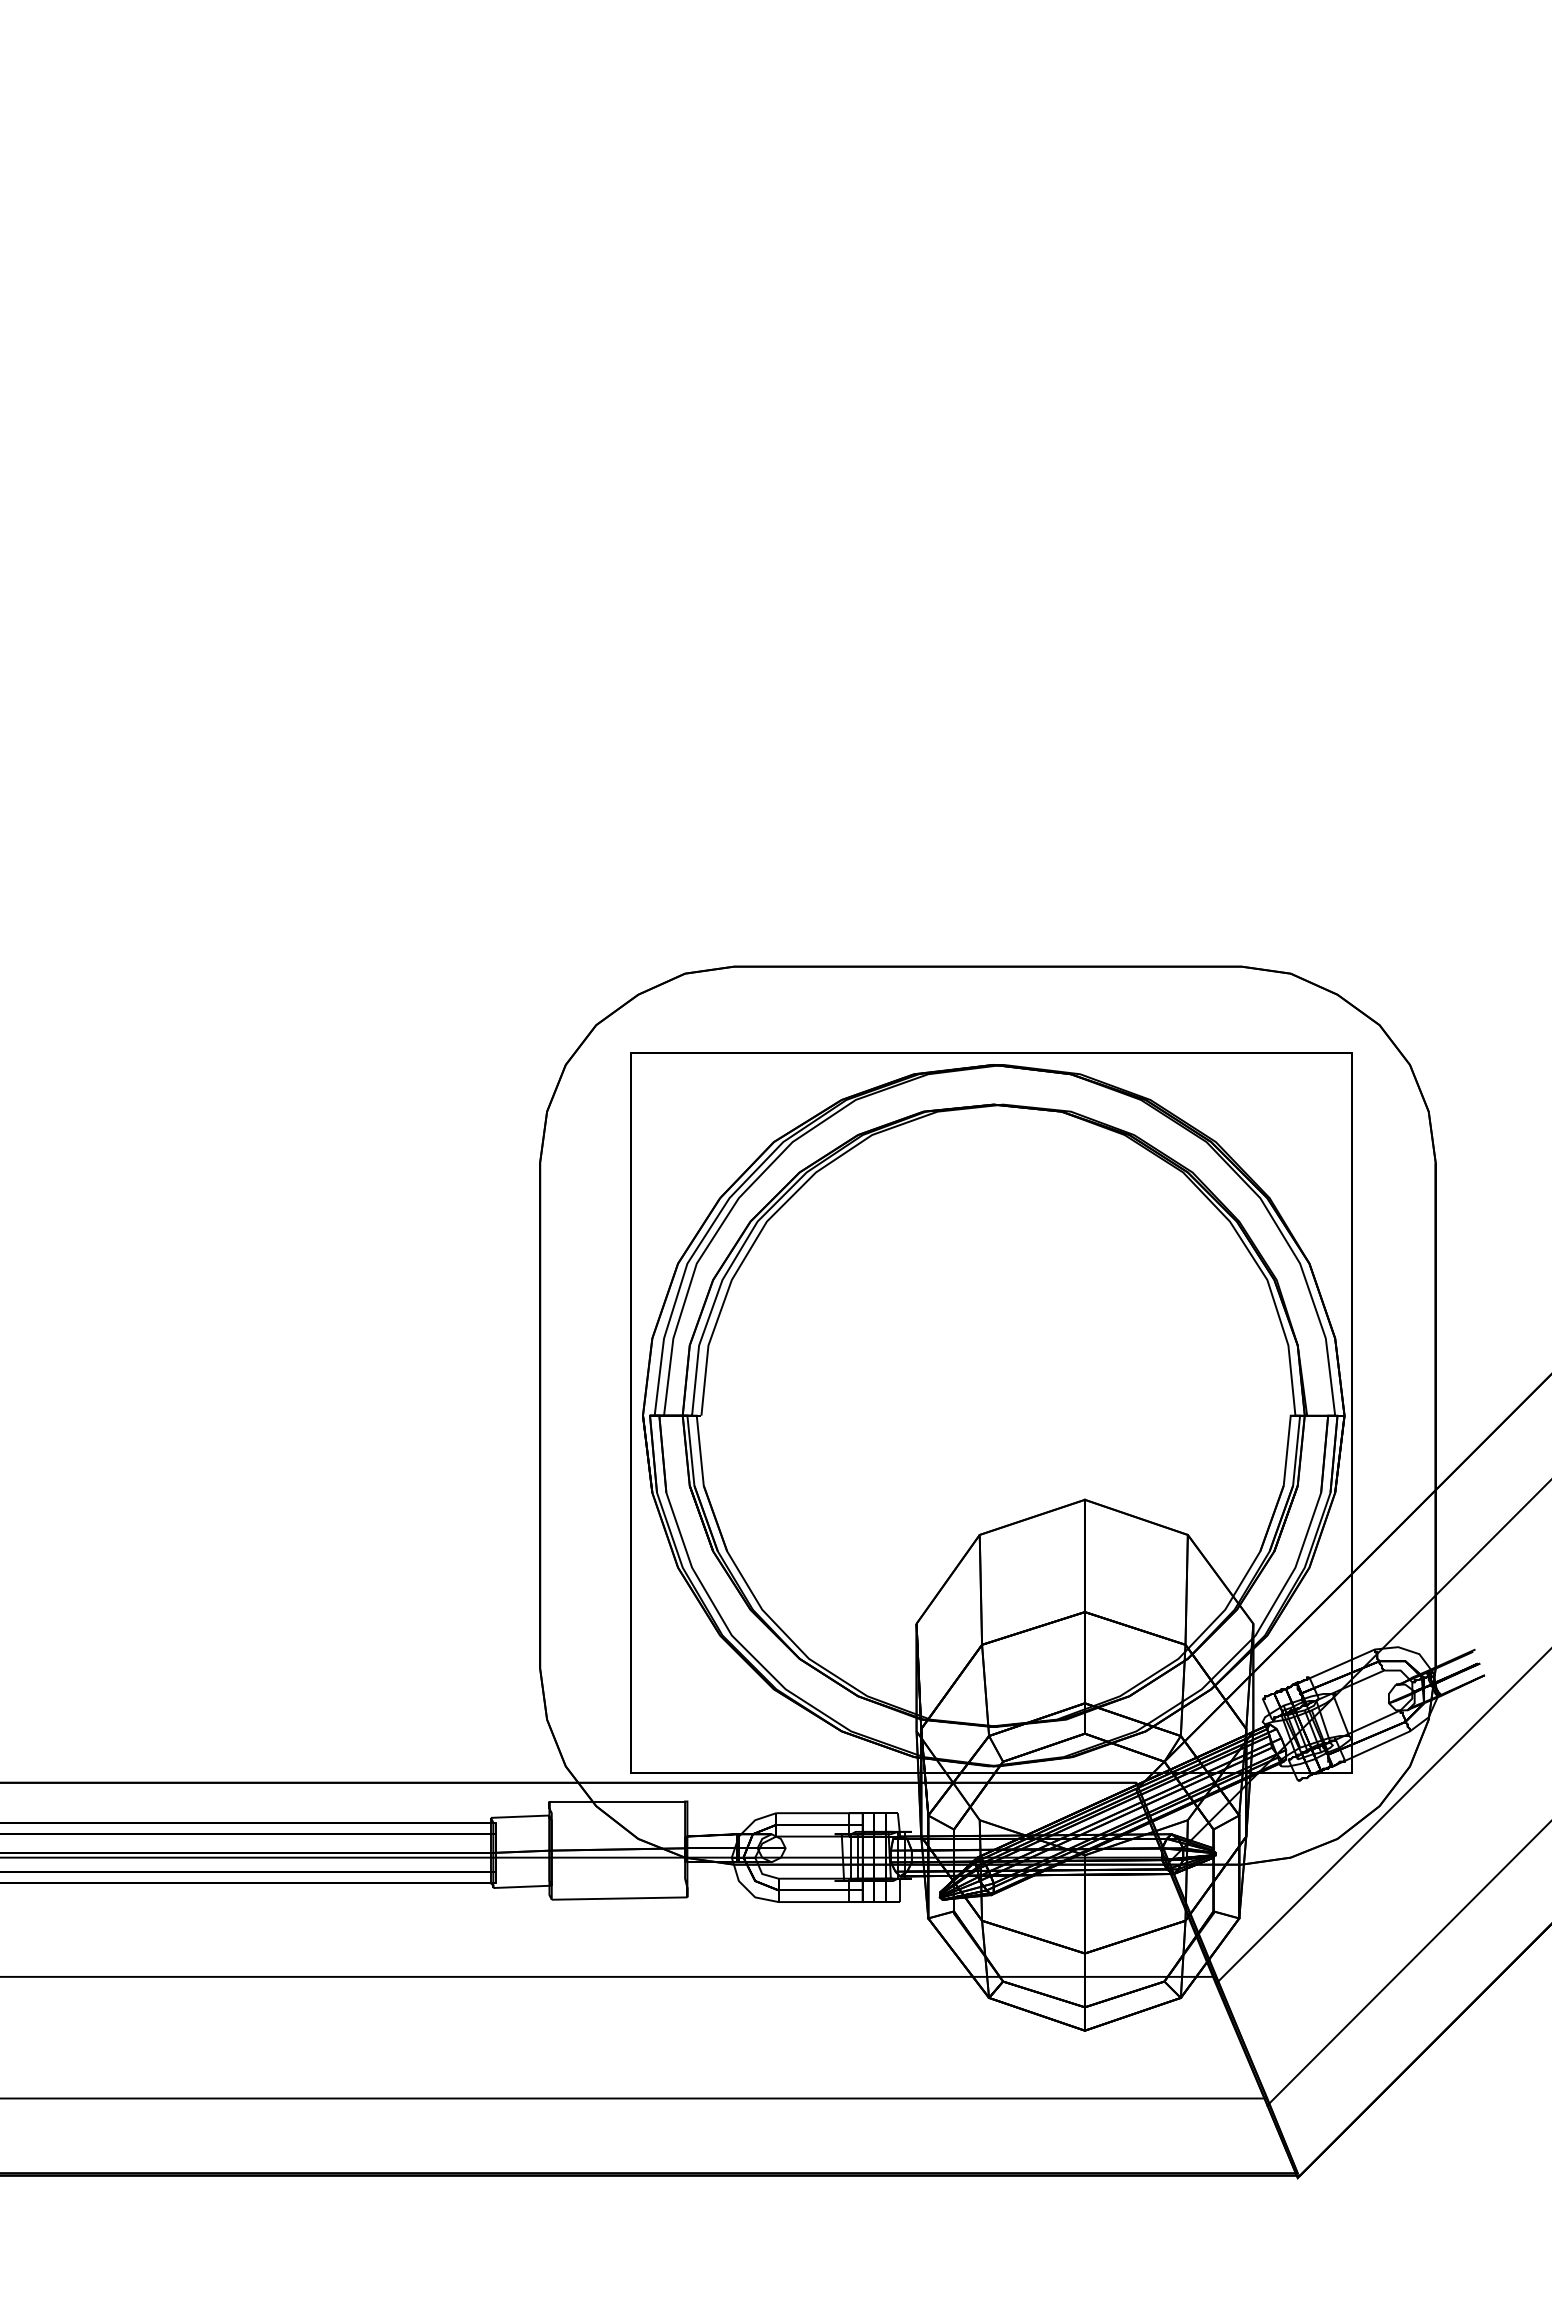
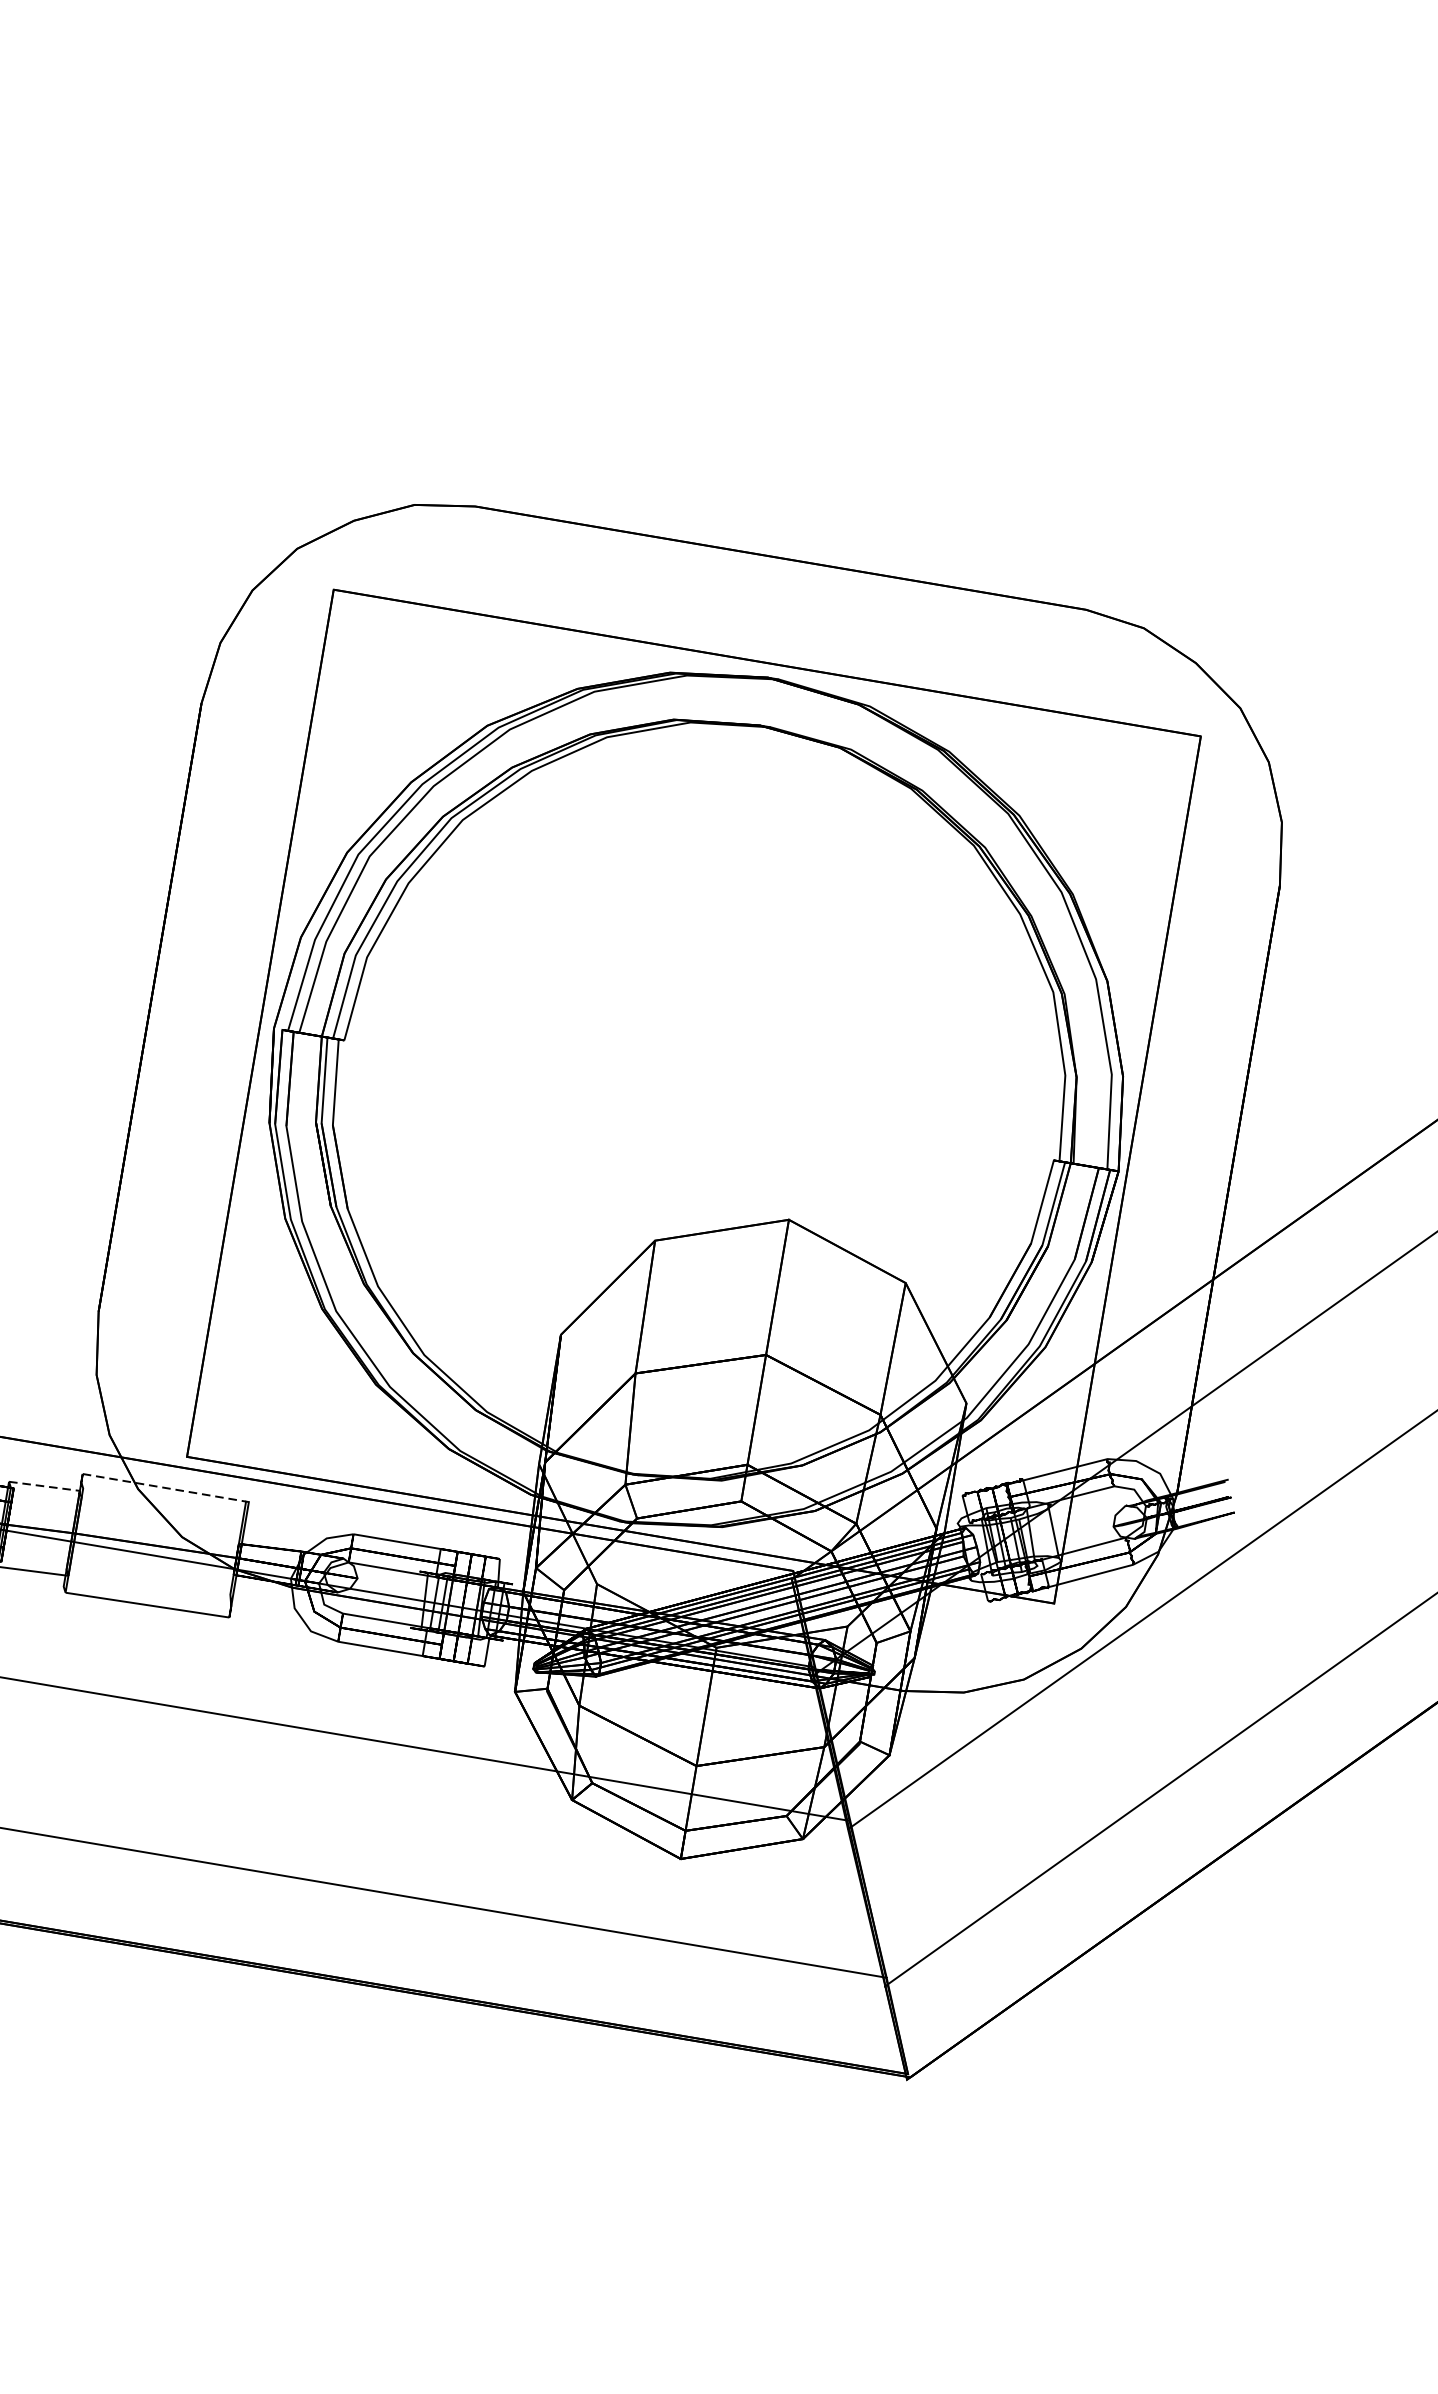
line: (617, 1801) -> (164, 1487), solid -> dashed
line: (520, 1816) -> (44, 1486), solid -> dashed

